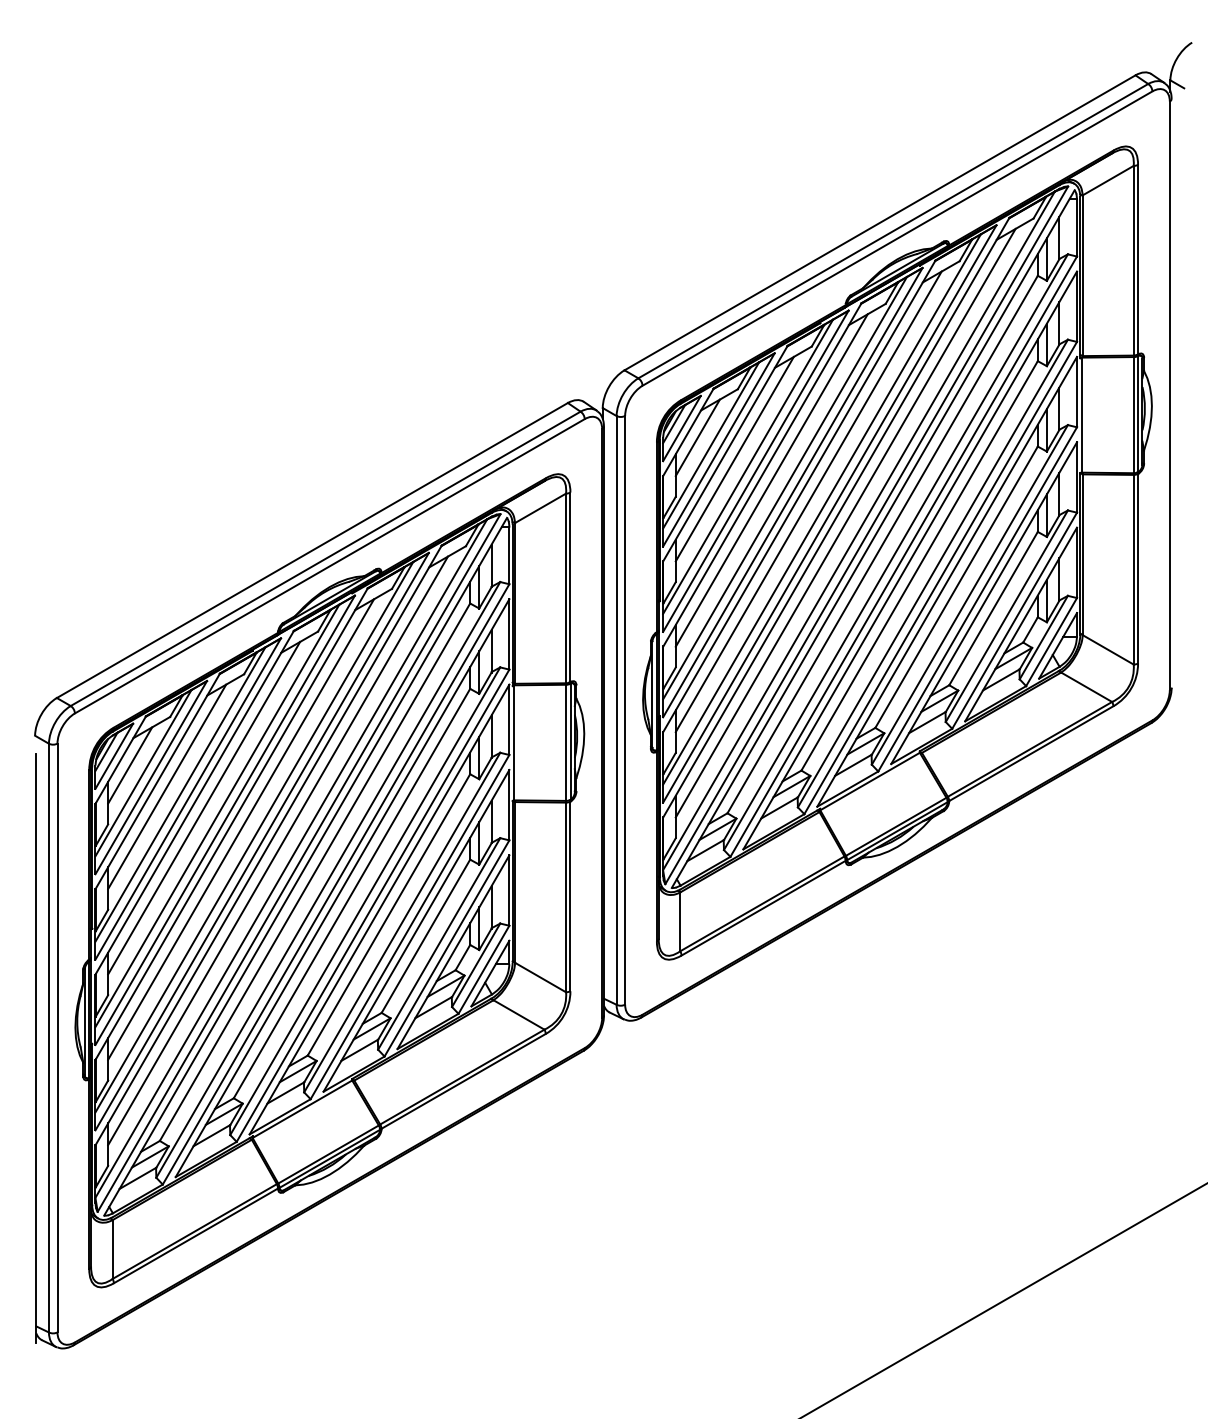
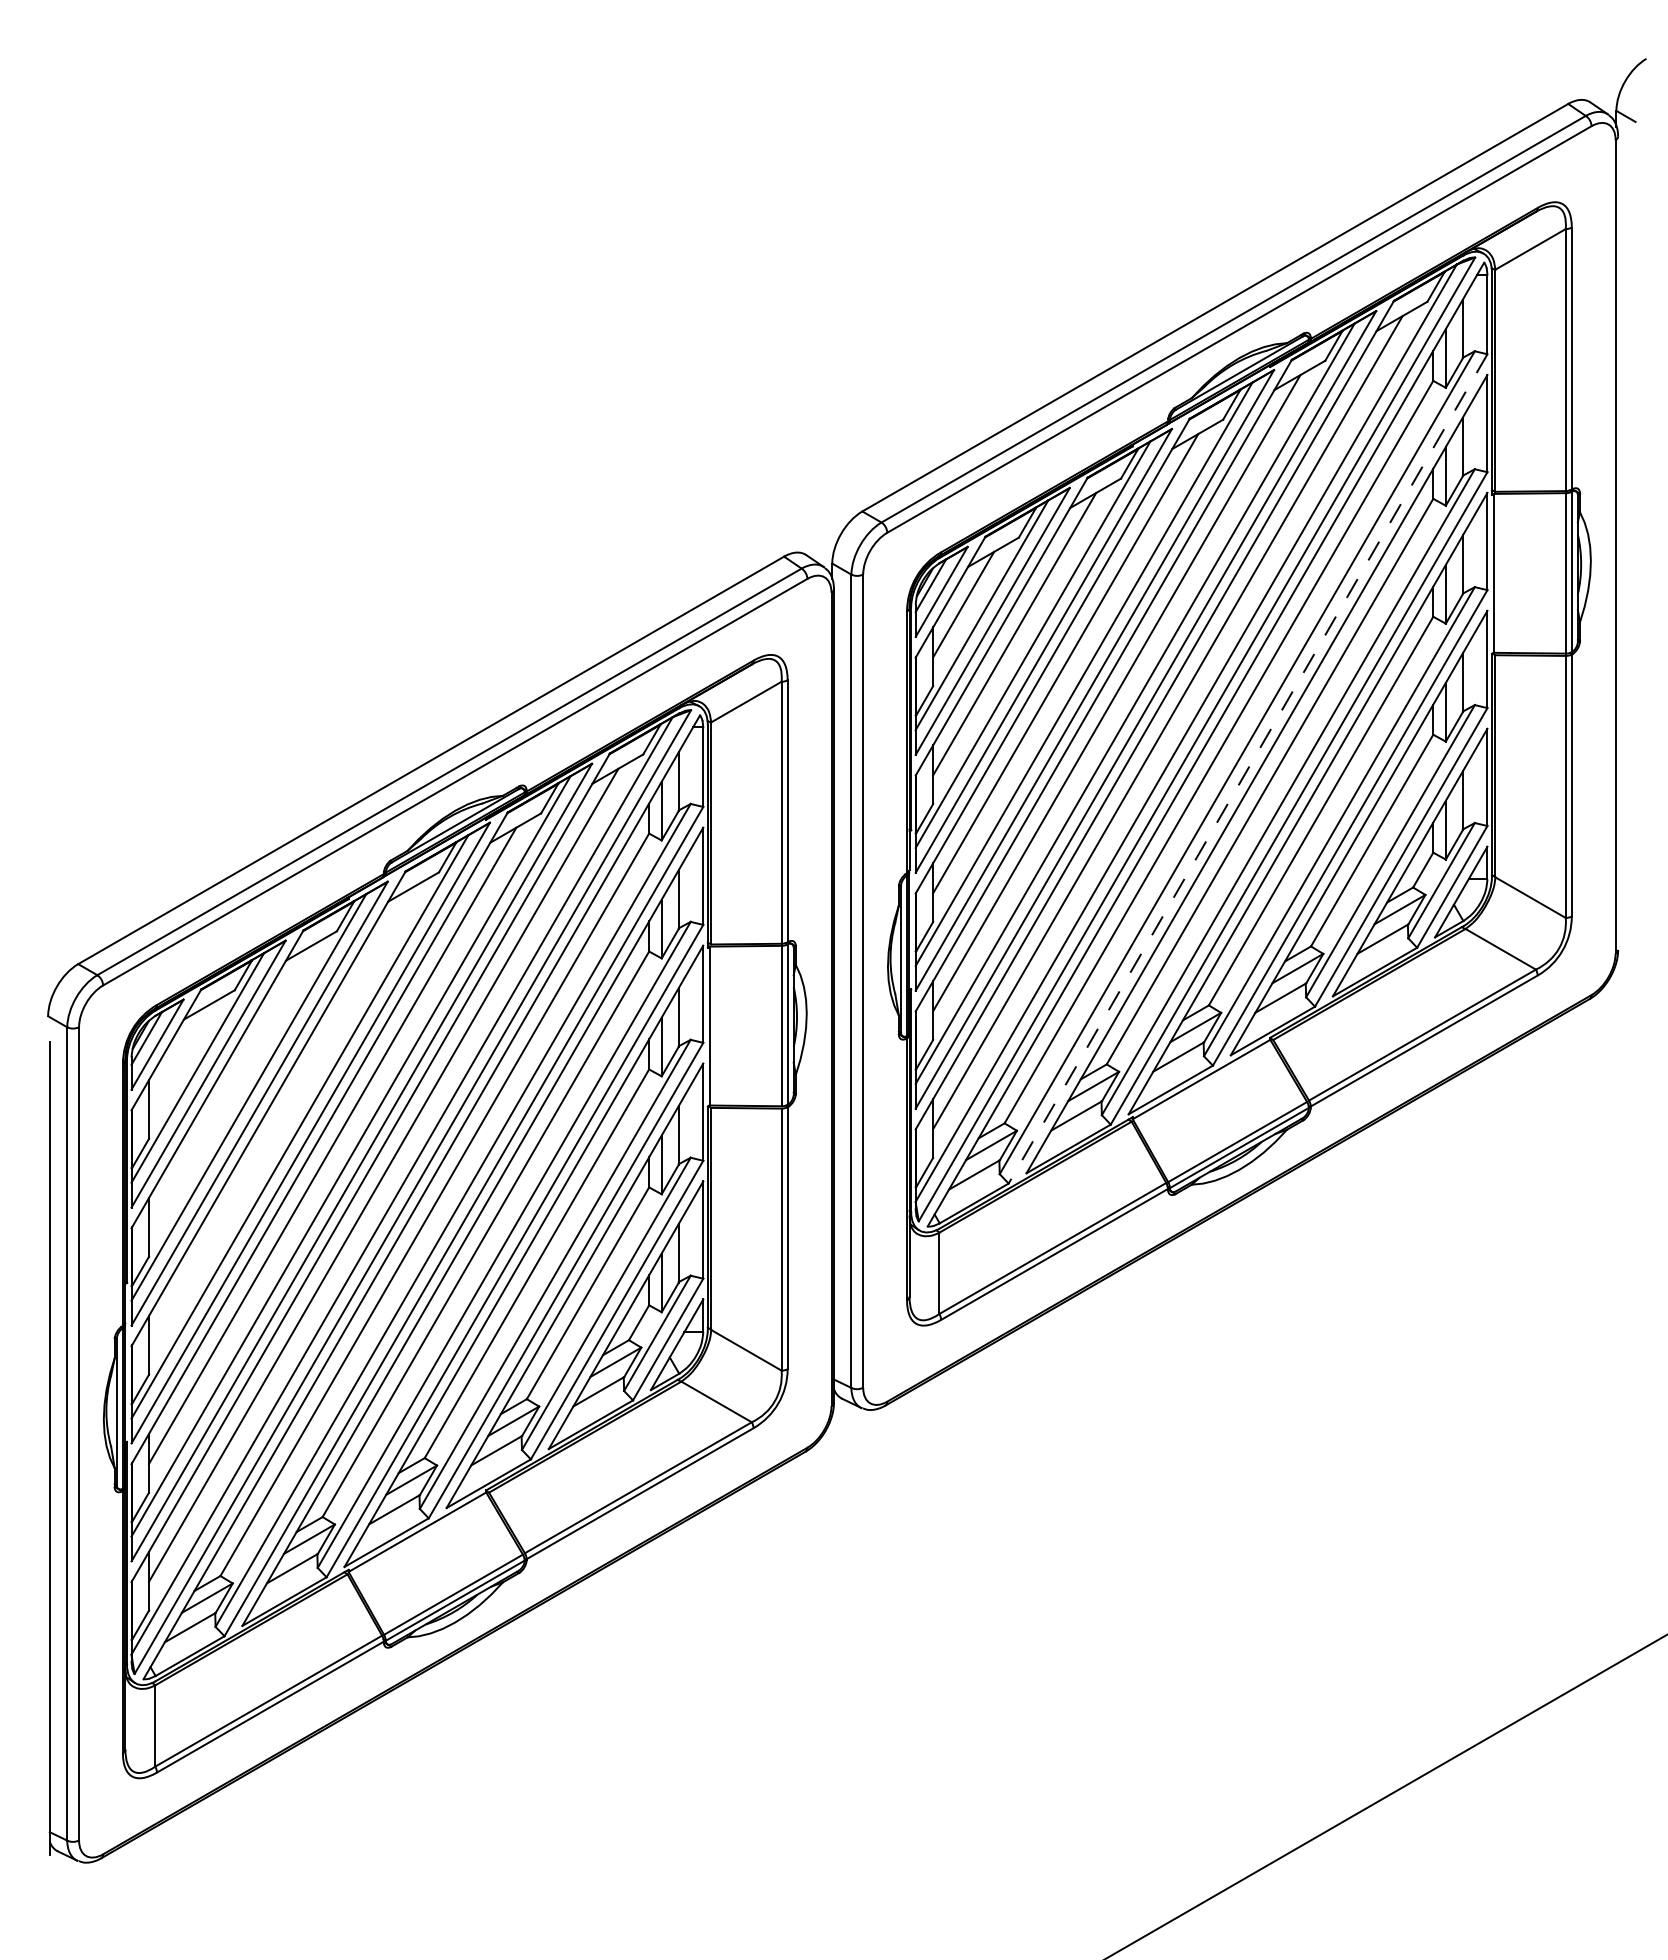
line: (904, 556) -> (1248, 768), solid -> dashed
line: (130, 765) -> (179, 1057), removed
line: (167, 786) -> (230, 1086), removed
line: (204, 807) -> (281, 1115), removed

